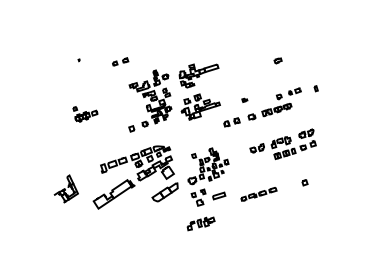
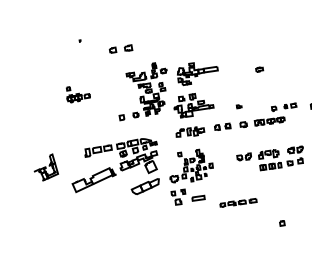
part: (277, 60) -> (259, 69), moved
part: (120, 61) -> (121, 48), size x1.43
part: (304, 182) -> (281, 223), moved
part: (200, 223) -> (189, 132), moved

